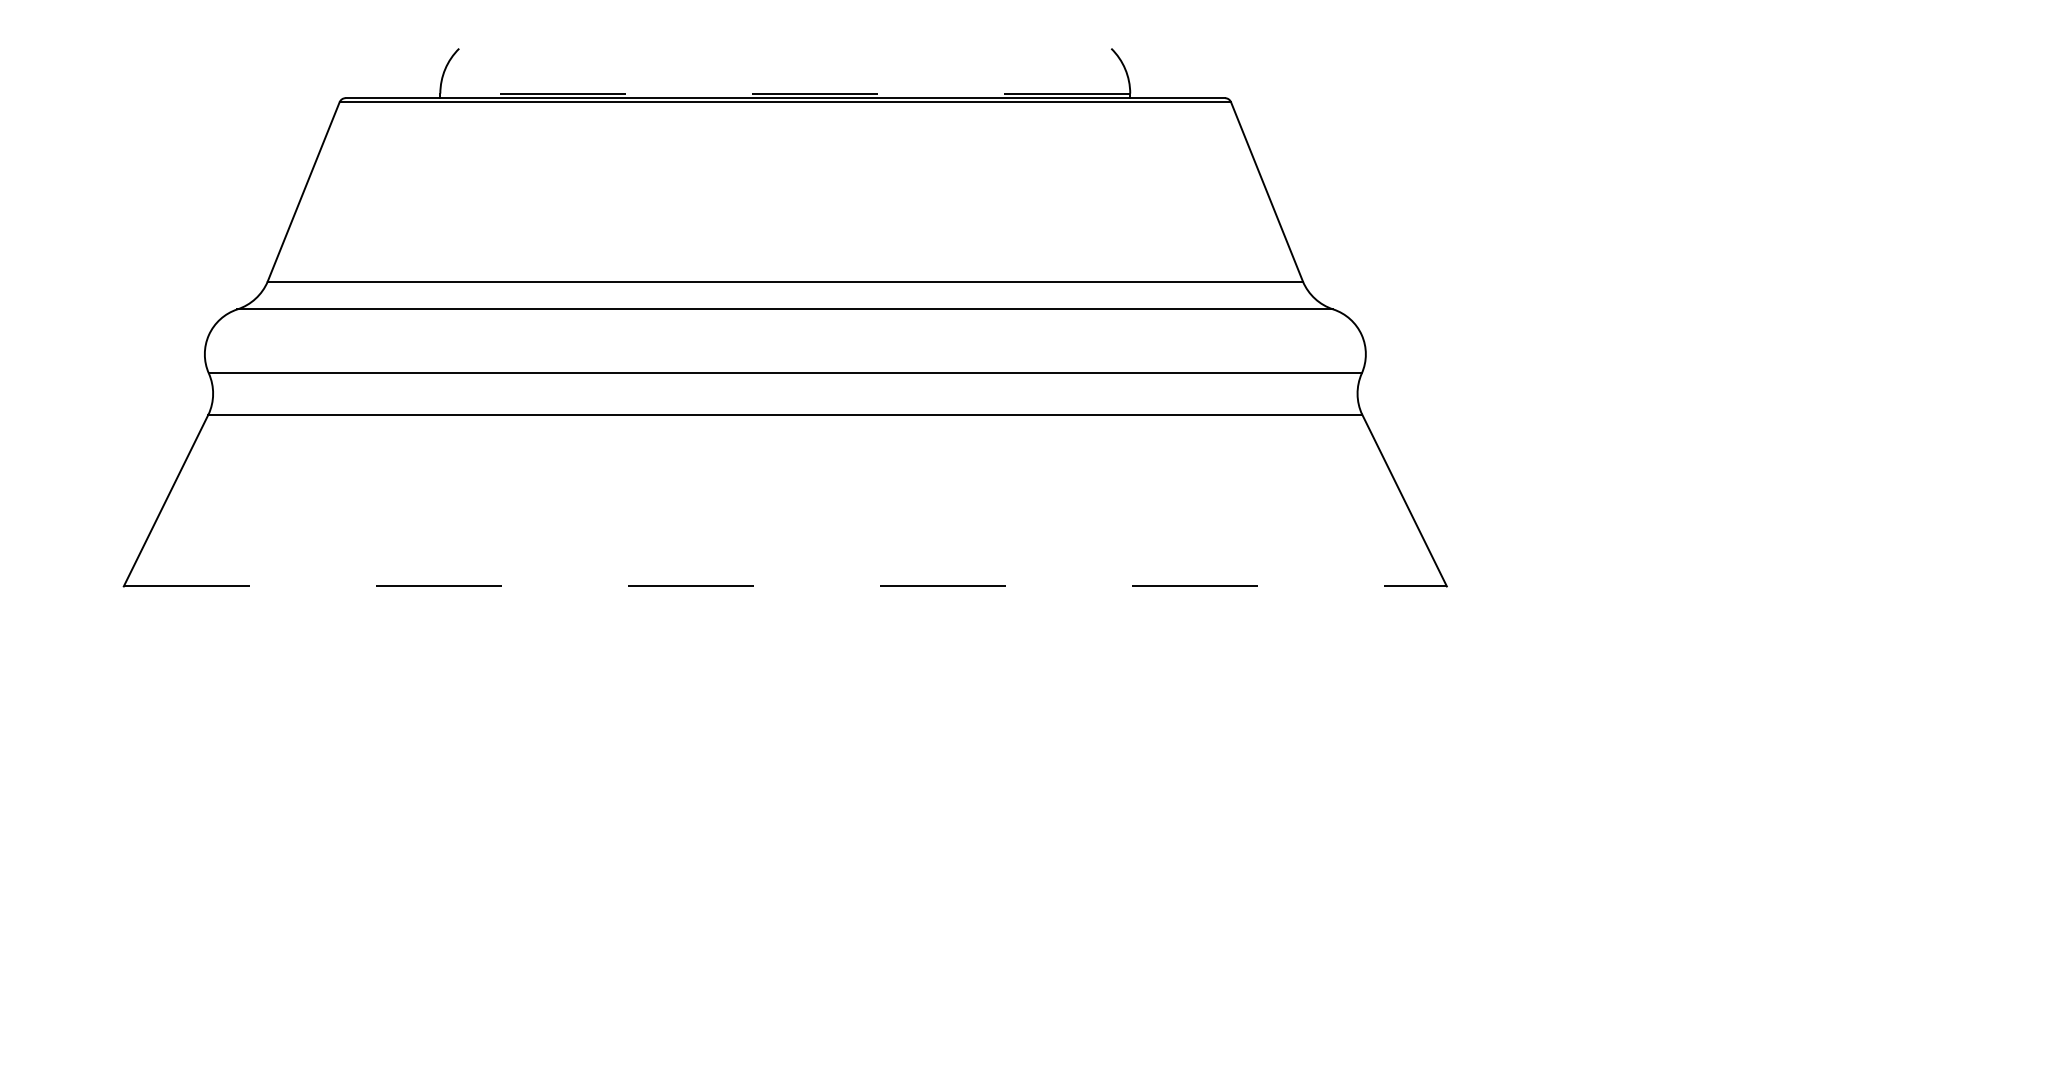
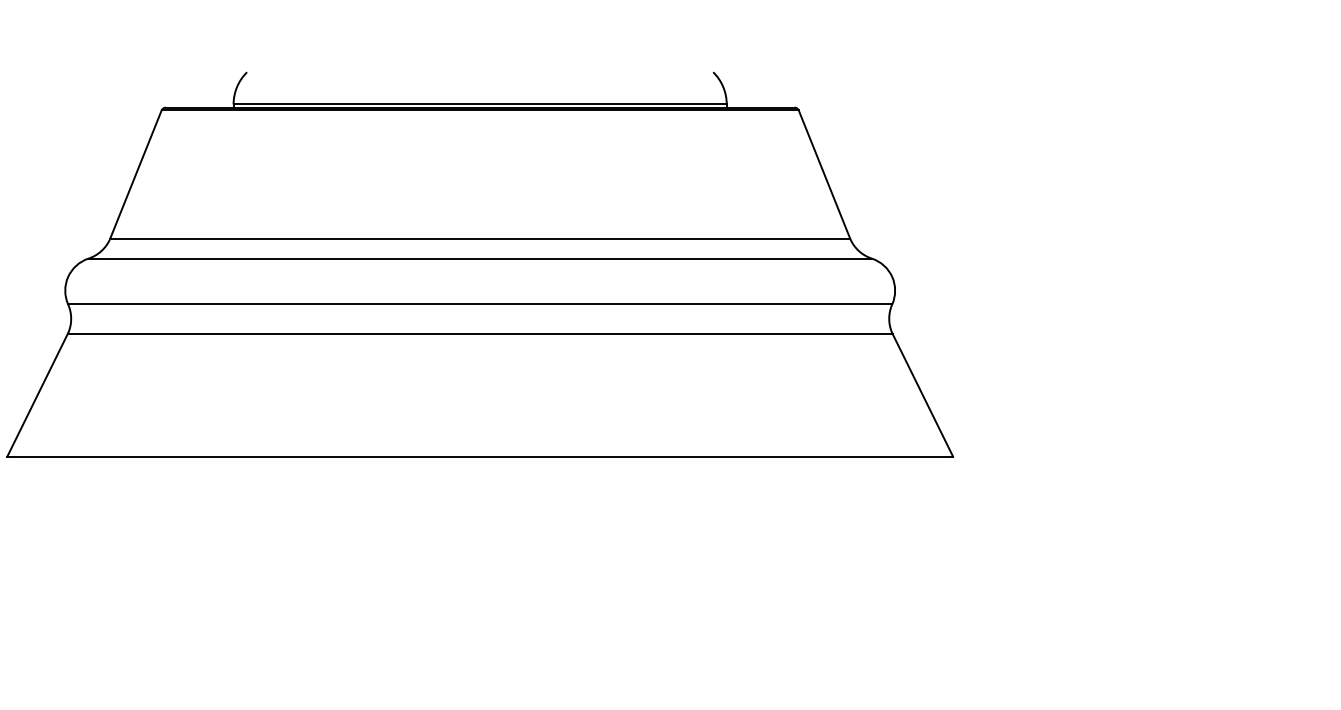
line: (785, 93) -> (480, 104), dashed -> solid
line: (785, 586) -> (480, 456), dashed -> solid

